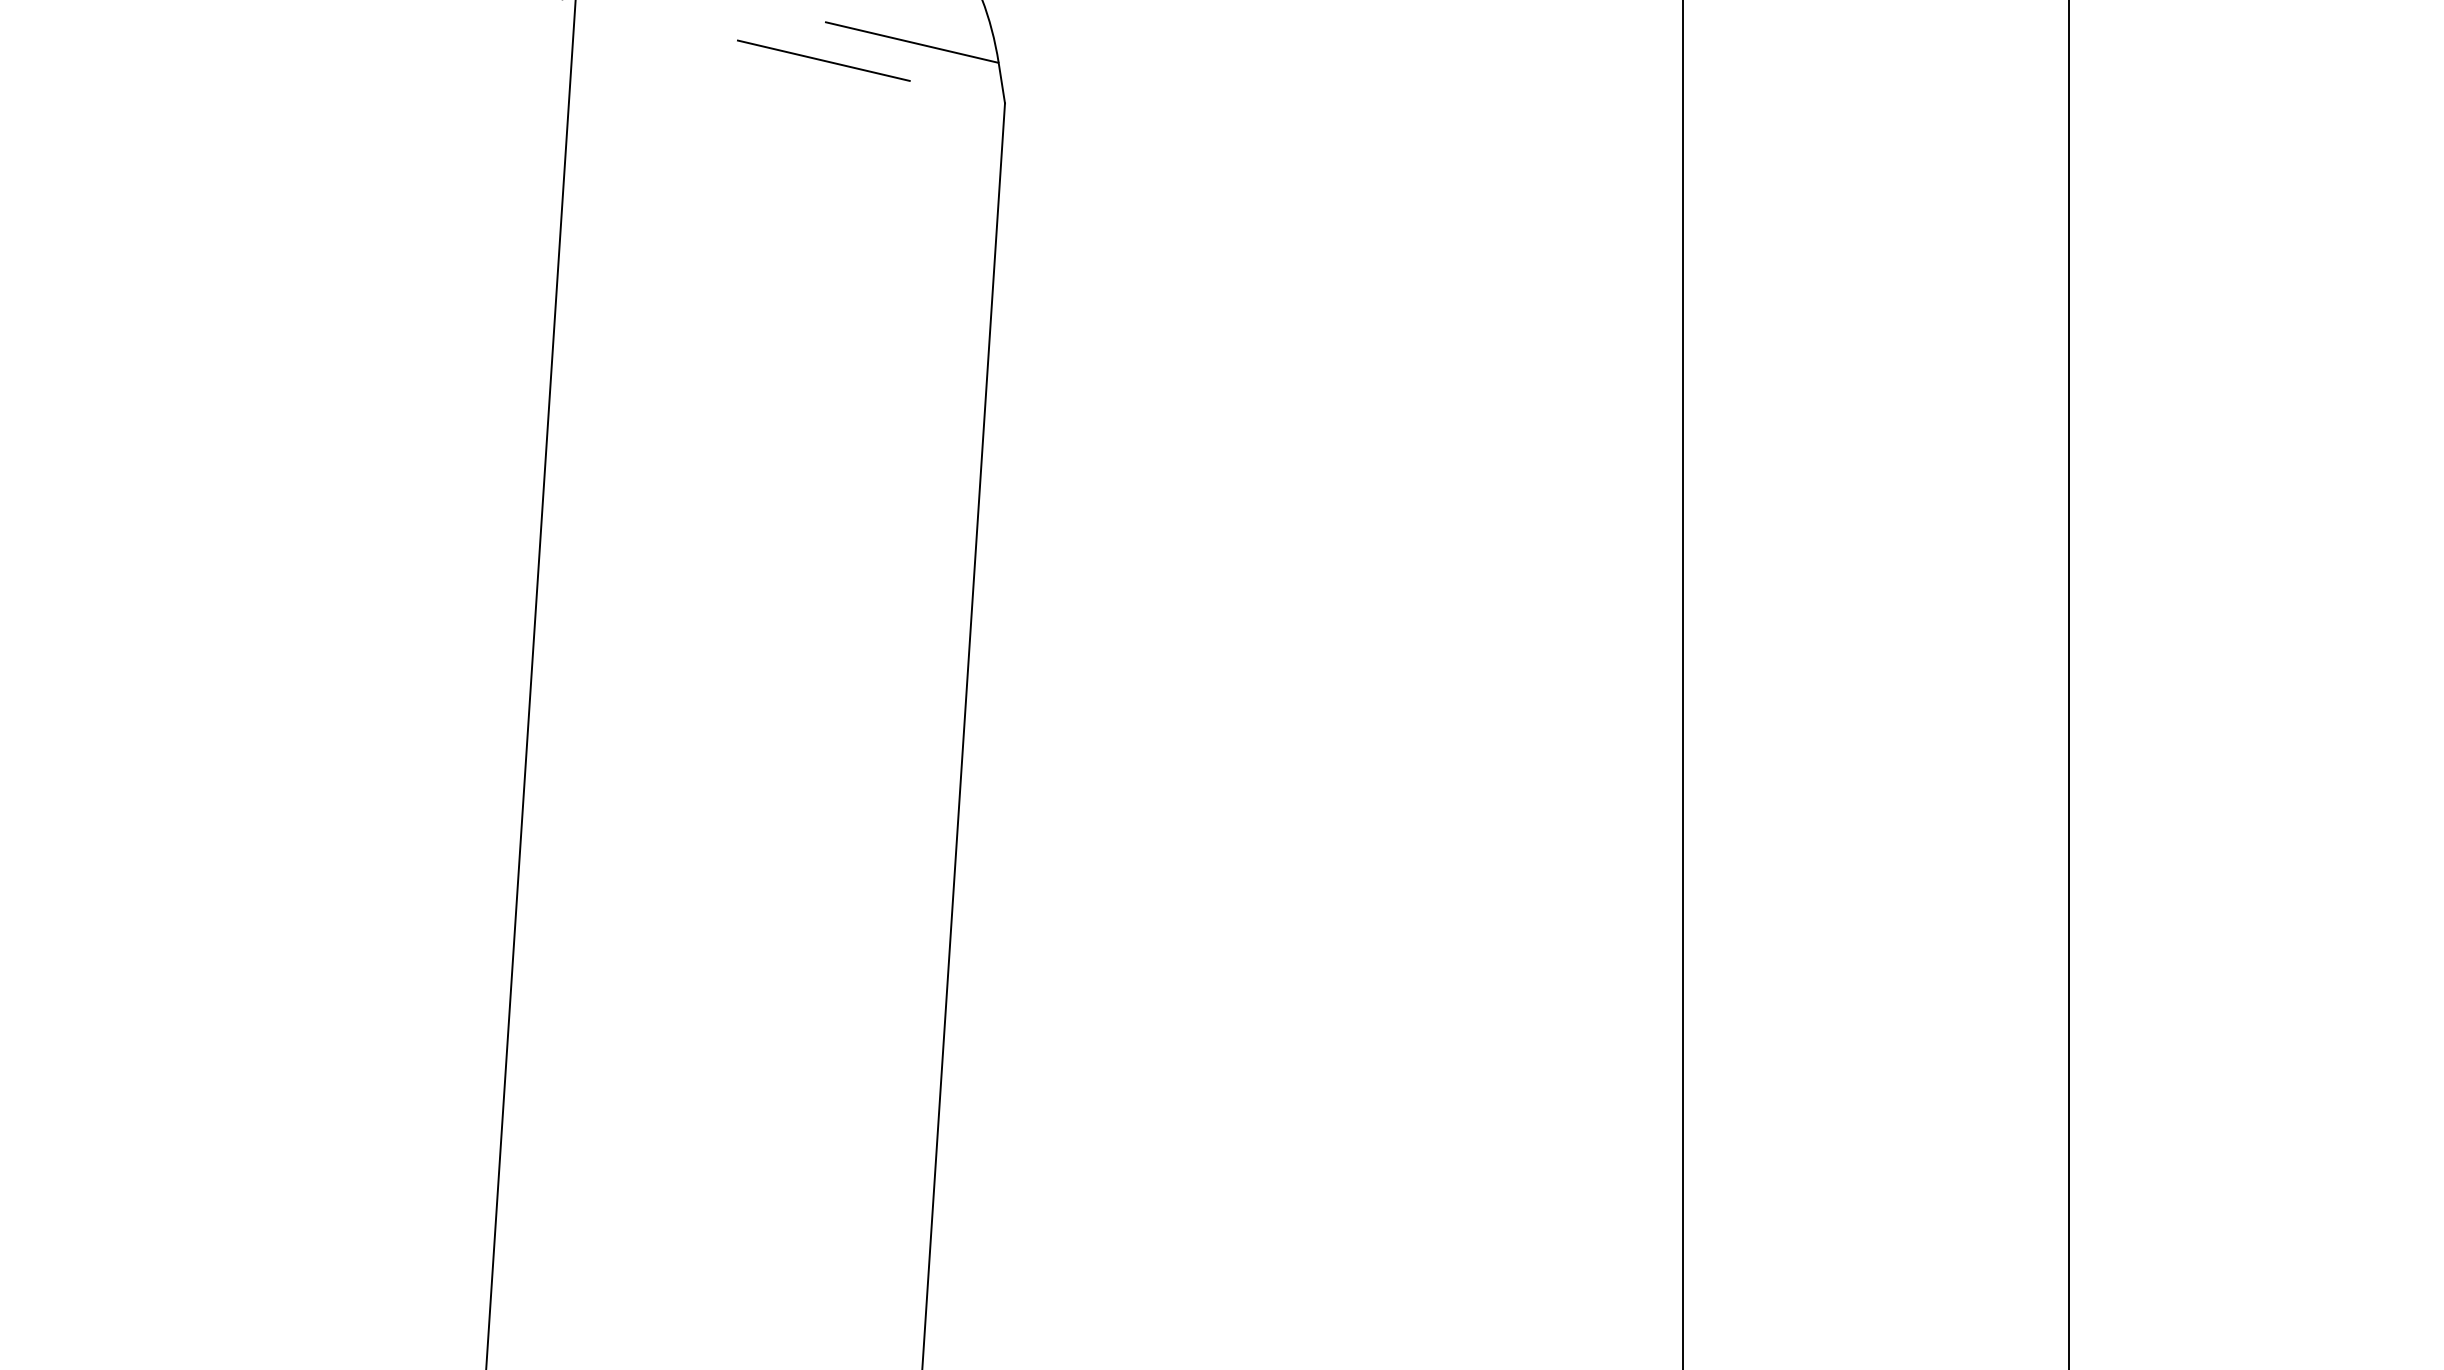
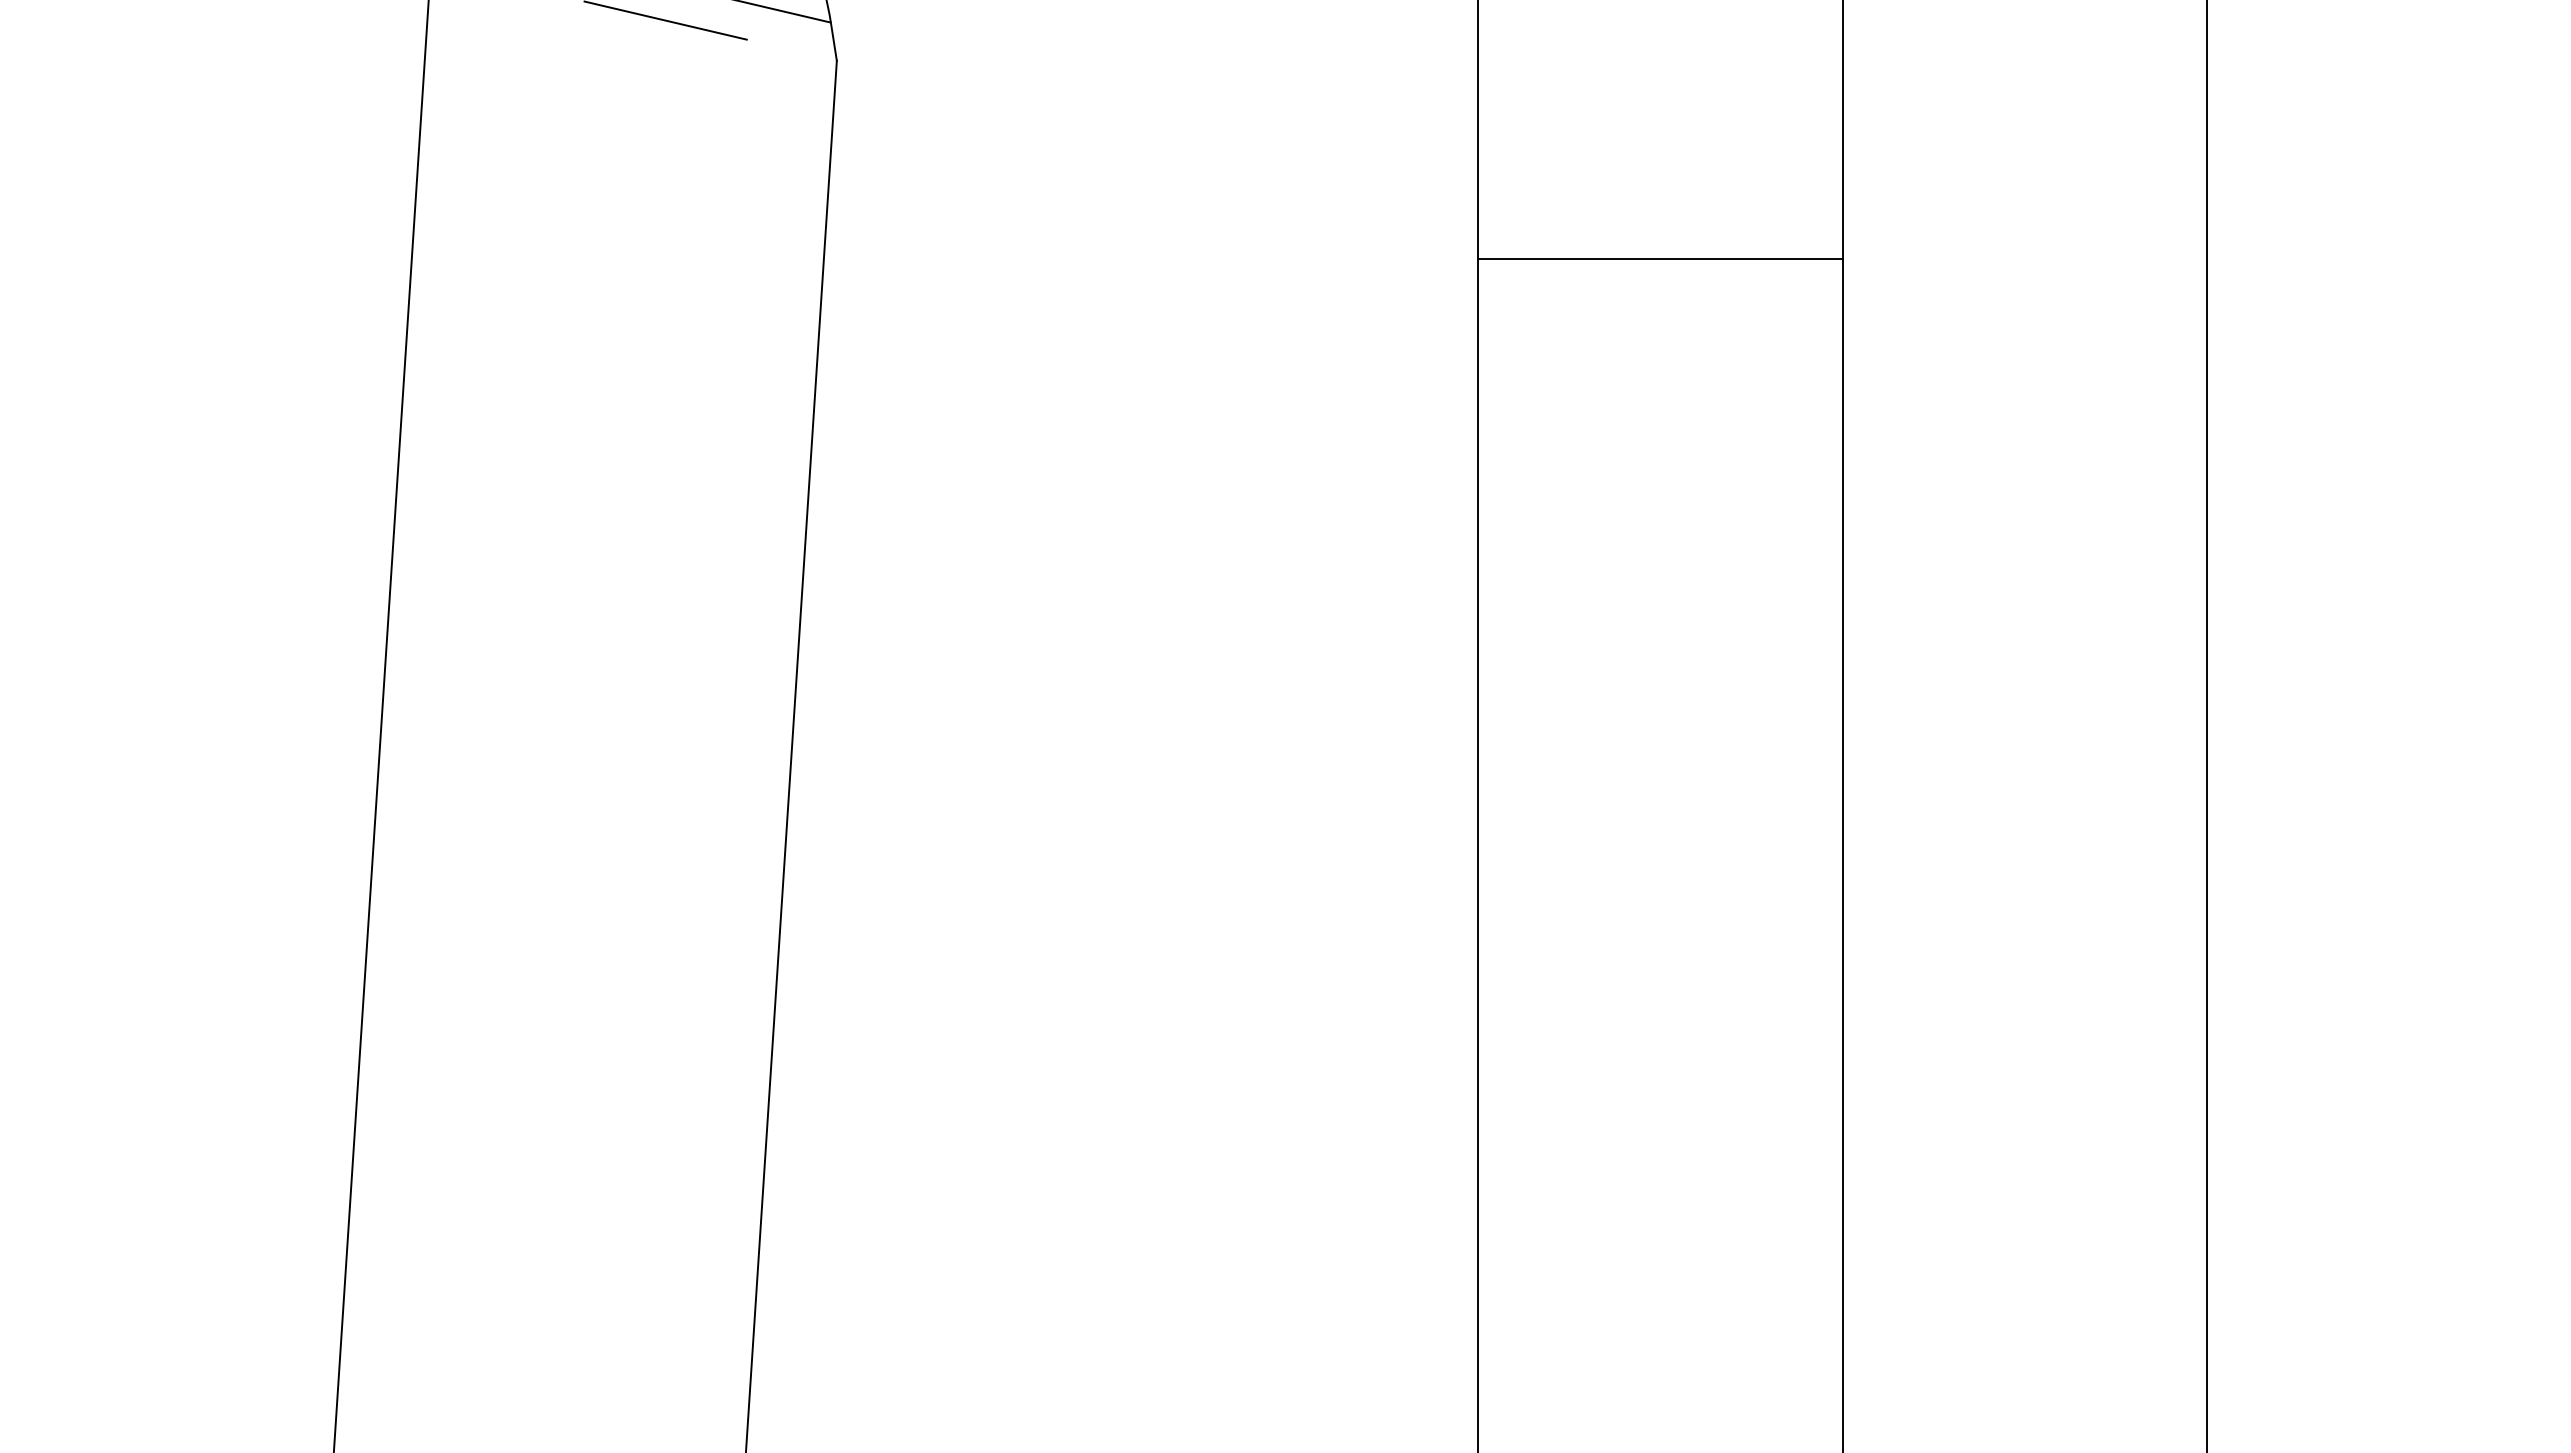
line: (1875, 312) -> (1659, 258), added

